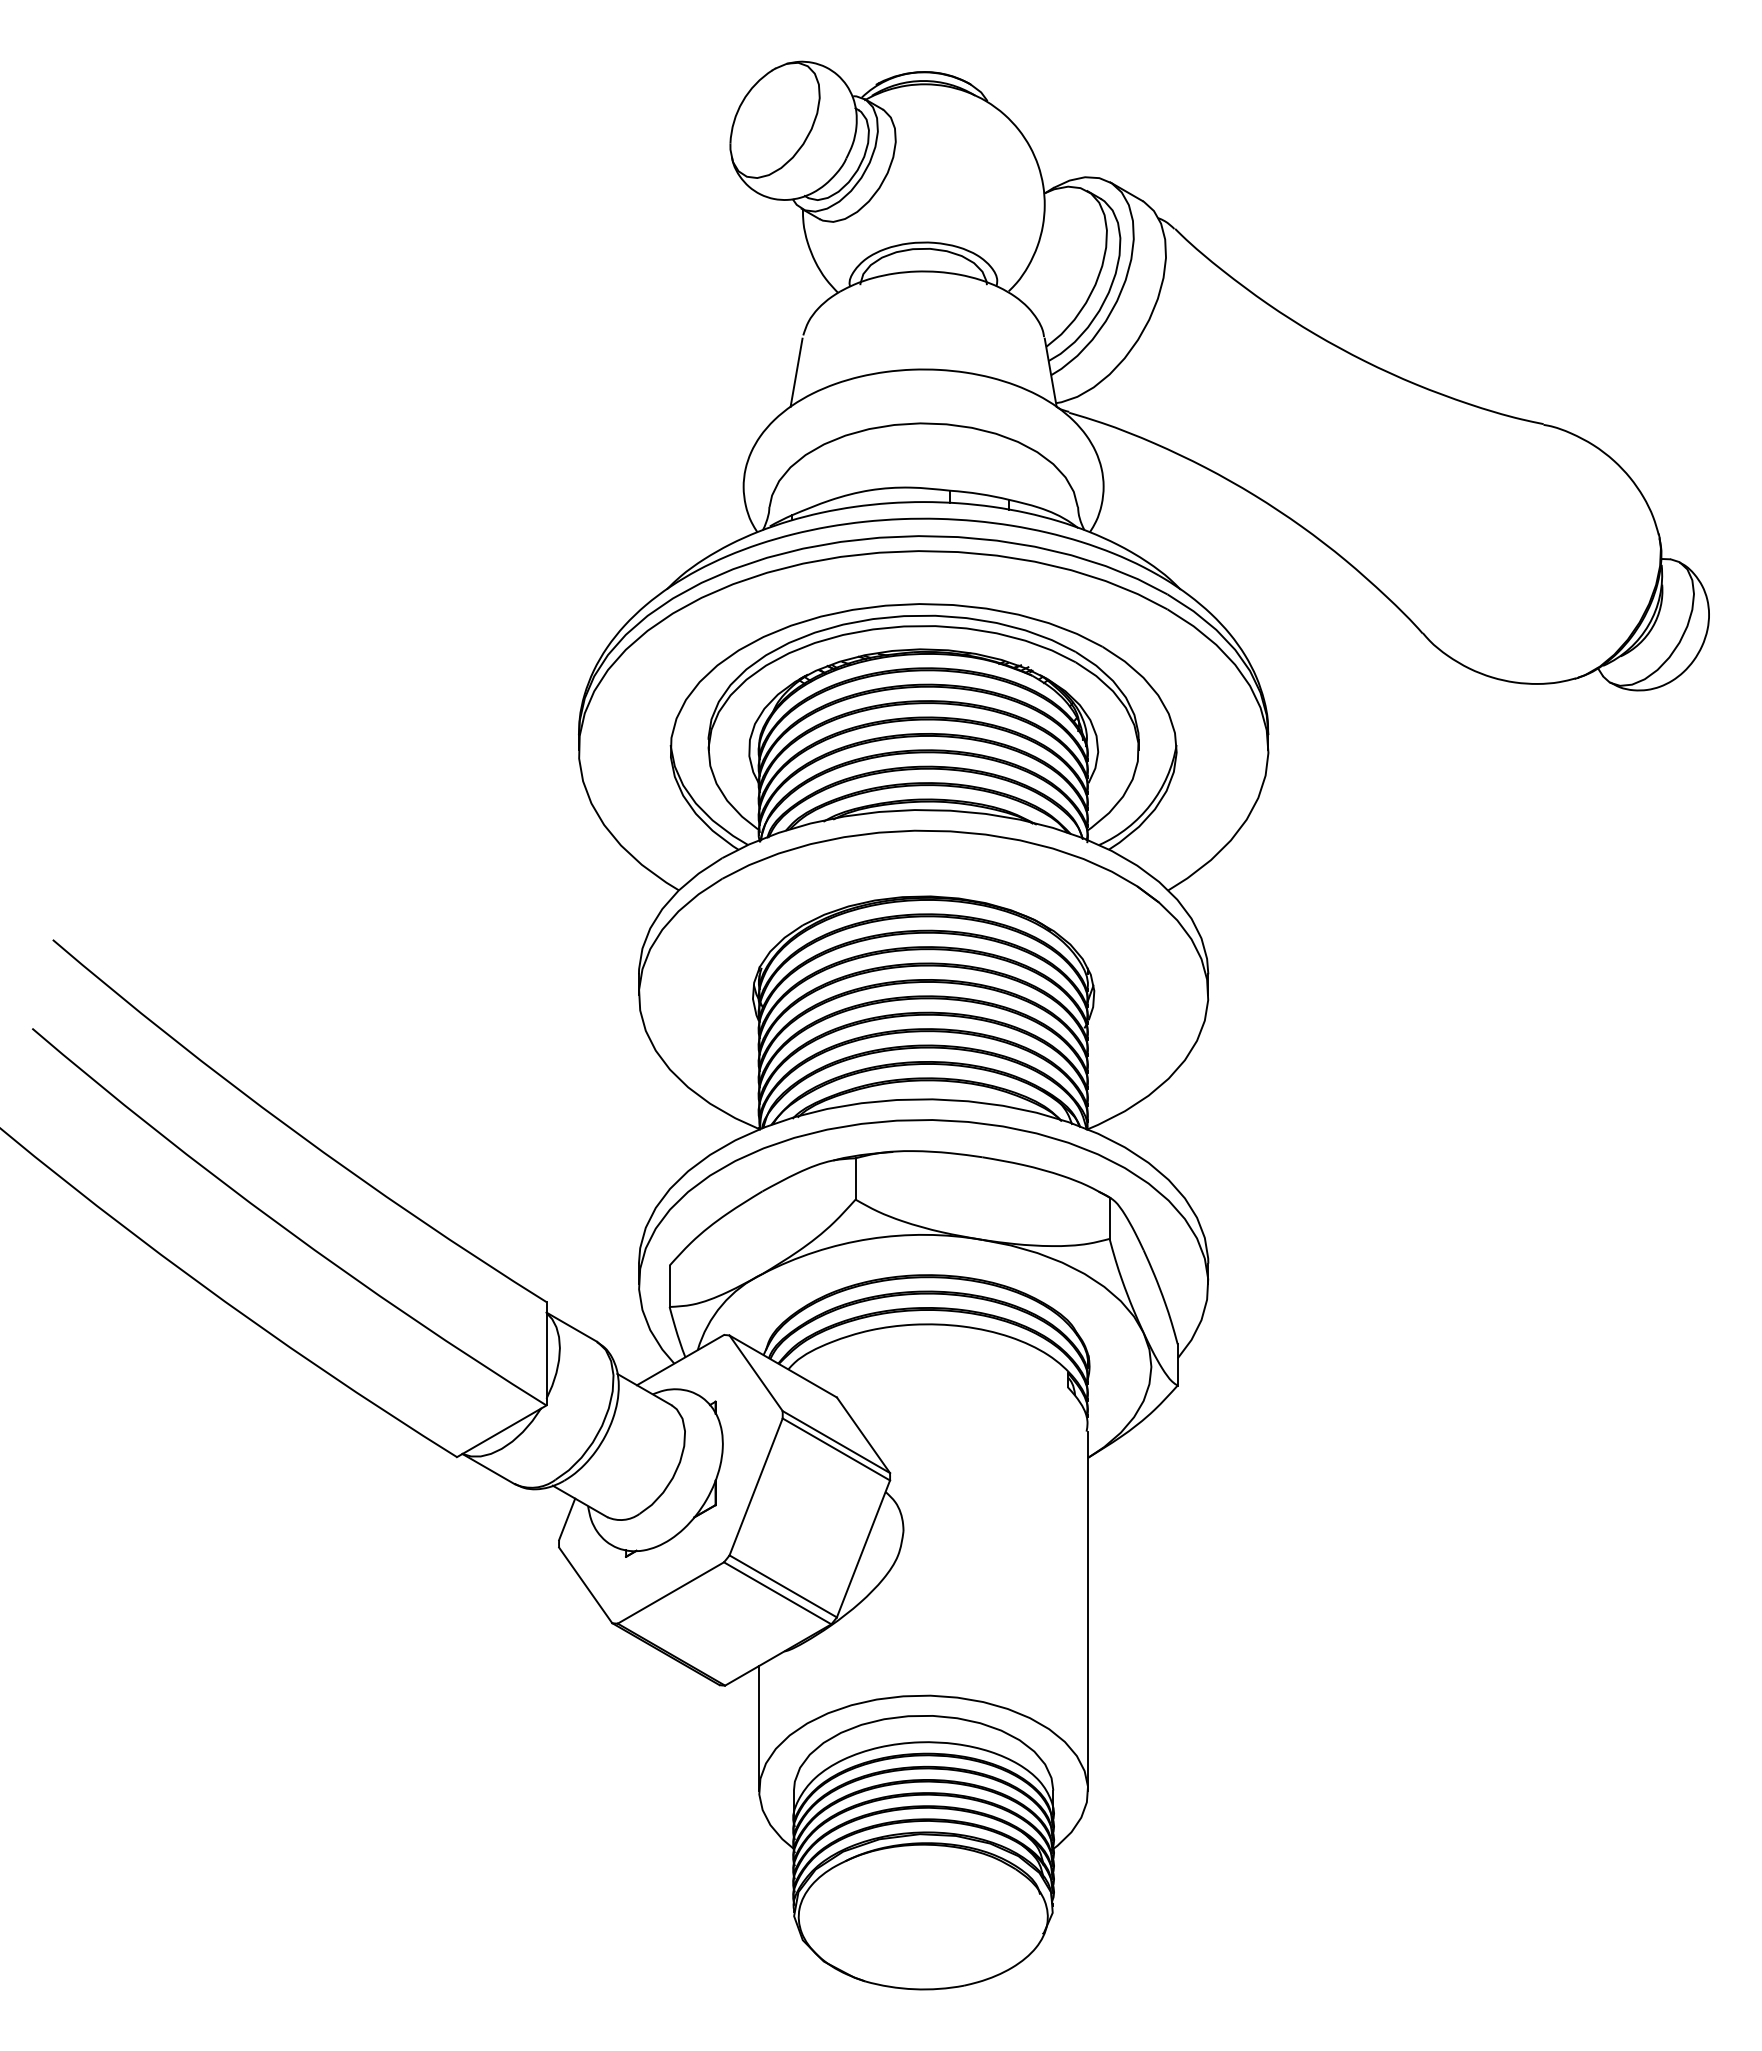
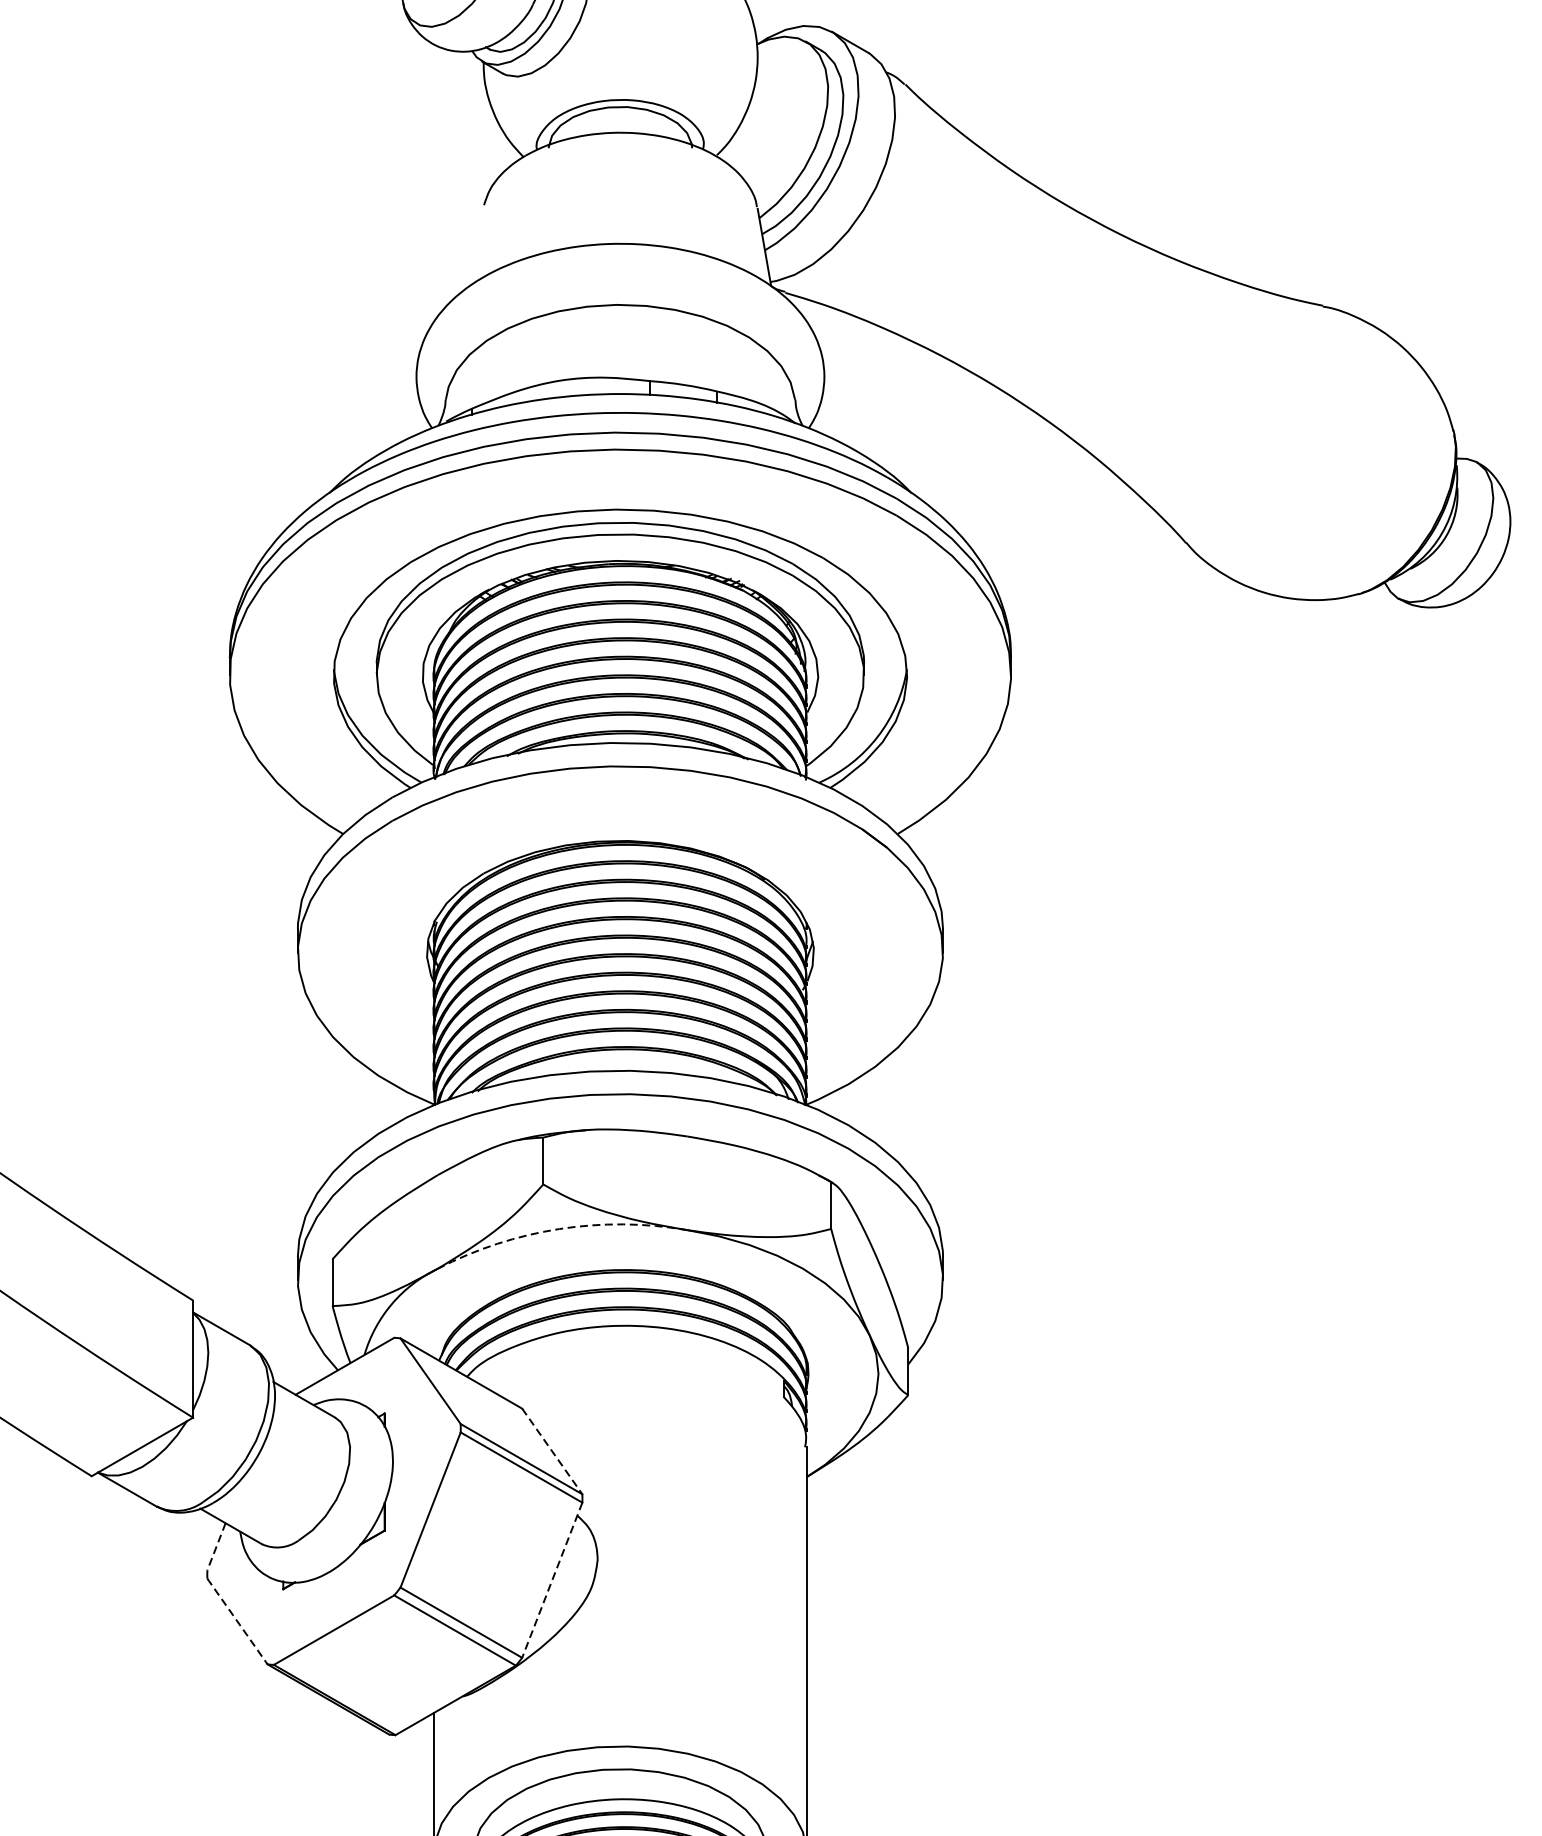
line: (796, 372) -> (476, 247), removed
arc: (869, 1238) -> (559, 1228), solid -> dashed
line: (863, 1435) -> (552, 1451), solid -> dashed
line: (566, 1519) -> (215, 1546), solid -> dashed
line: (863, 1549) -> (552, 1580), solid -> dashed
line: (585, 1585) -> (237, 1621), solid -> dashed

